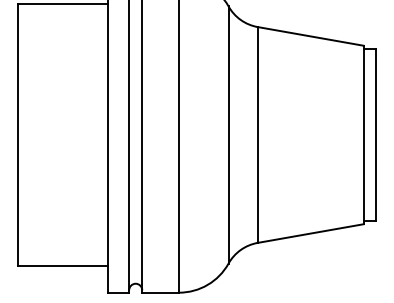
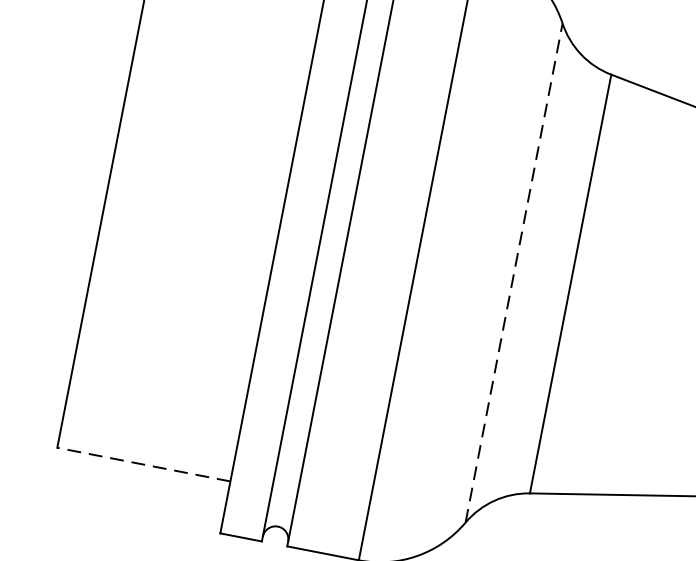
line: (228, 134) -> (514, 272), solid -> dashed
line: (63, 265) -> (144, 463), solid -> dashed

